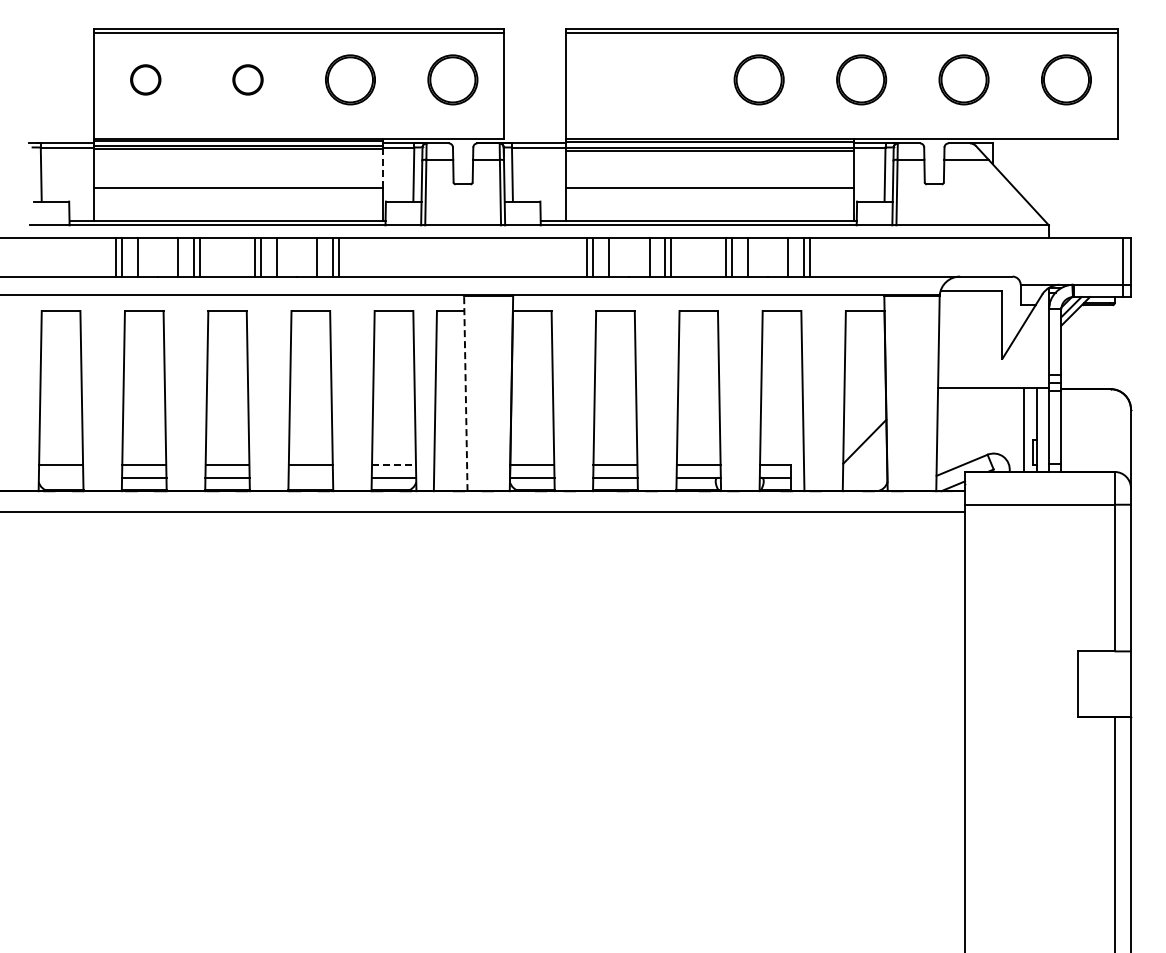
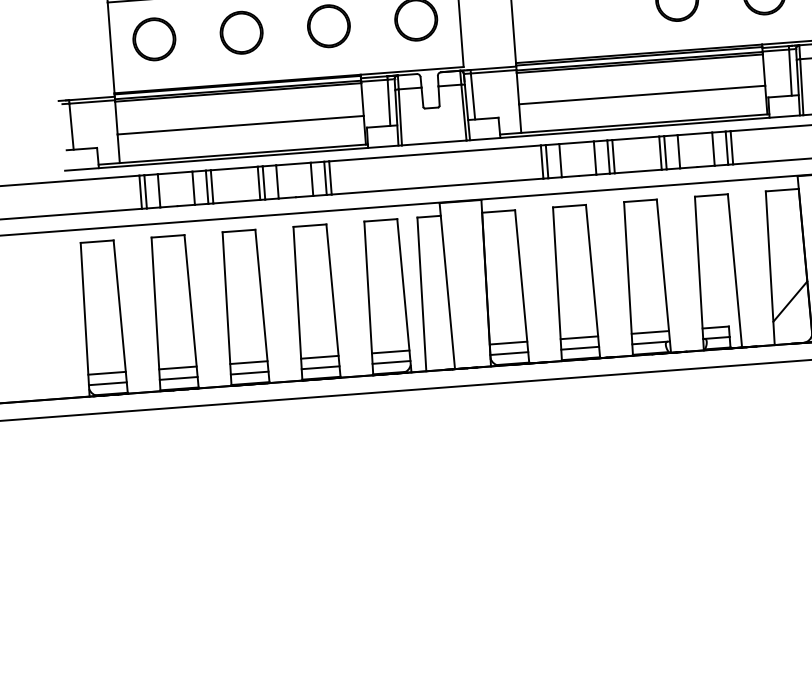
part: (145, 79) -> (154, 39), size x1.67
part: (247, 79) -> (241, 32), size x1.67
line: (383, 167) -> (362, 98), dashed -> solid
line: (465, 393) -> (447, 286), dashed -> solid
line: (394, 465) -> (391, 351), dashed -> solid
line: (60, 477) -> (107, 383), added
line: (310, 477) -> (320, 367), added

